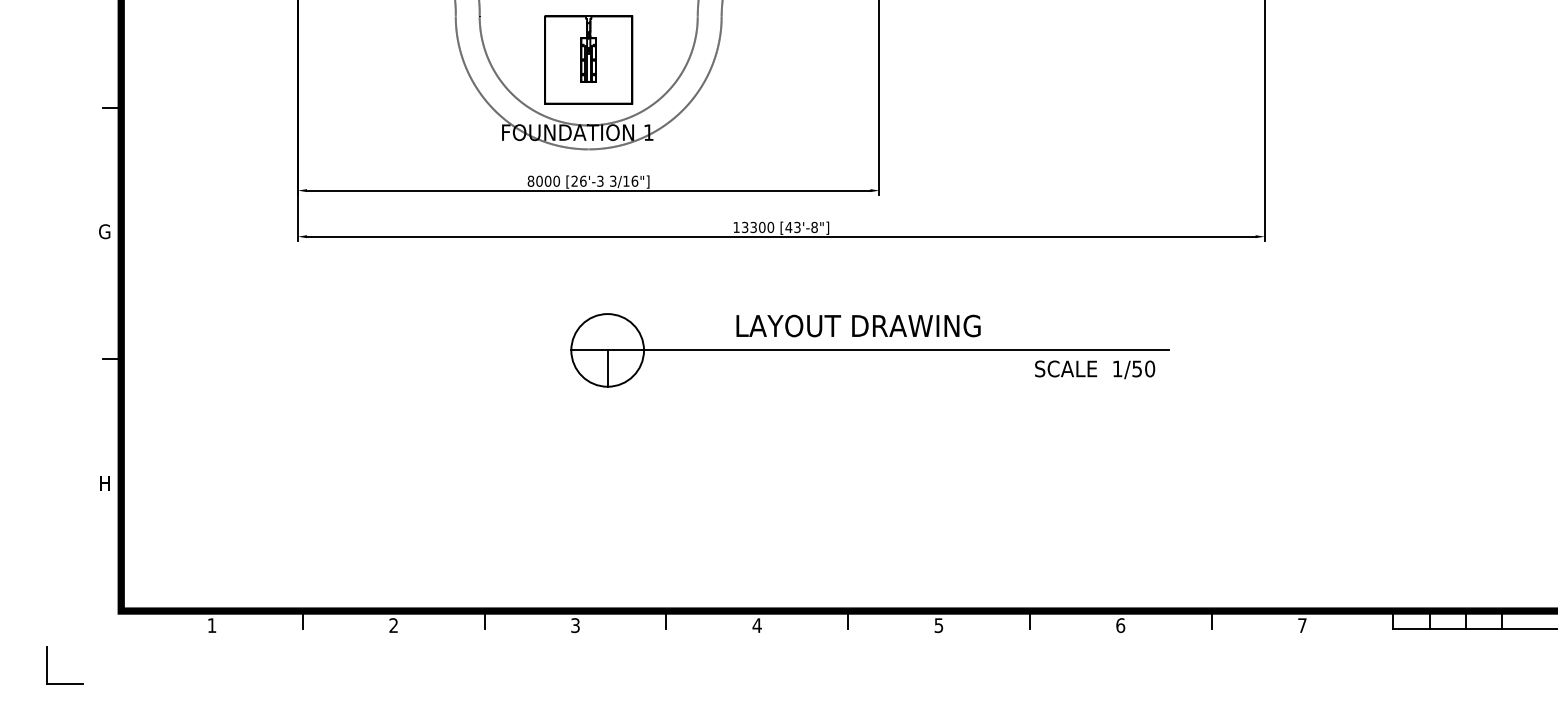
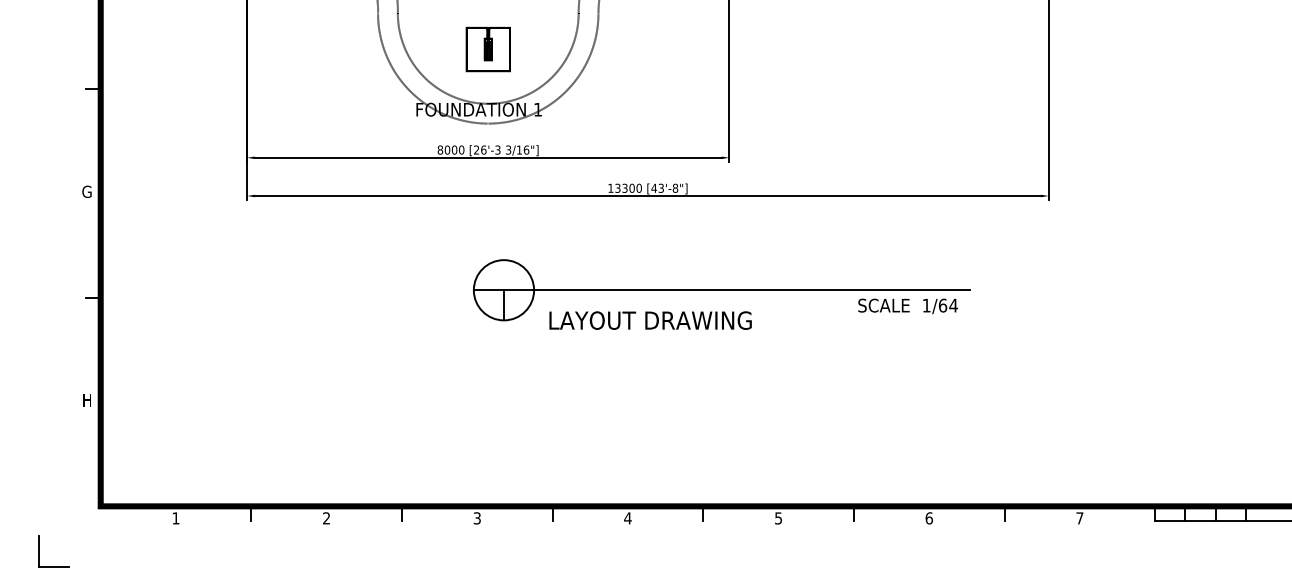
part: (588, 59) -> (488, 49), size x0.6
text: (858, 325) -> (650, 320), moved
text: (1143, 368) -> (948, 305), 1/50 -> 1/64

